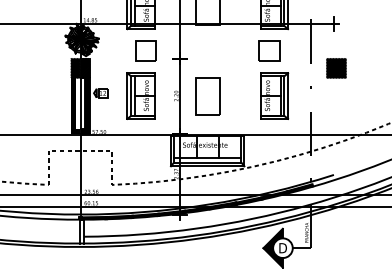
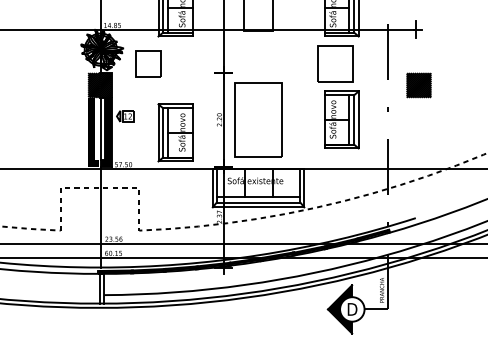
part: (145, 50) -> (148, 63), moved
part: (269, 50) -> (335, 63), size x1.4
part: (141, 95) -> (175, 132), moved
part: (207, 95) -> (258, 119), size x1.6

